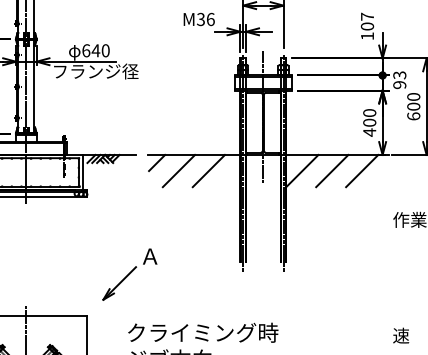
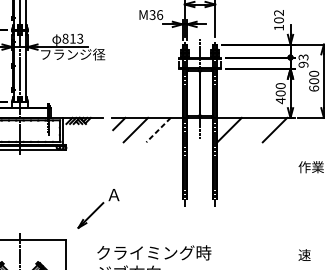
text: (366, 16) -> (278, 12), 107 -> 102
text: (95, 50) -> (72, 38), 640 -> 813
line: (332, 170) -> (252, 129), removed
line: (208, 171) -> (158, 130), solid -> dashed

